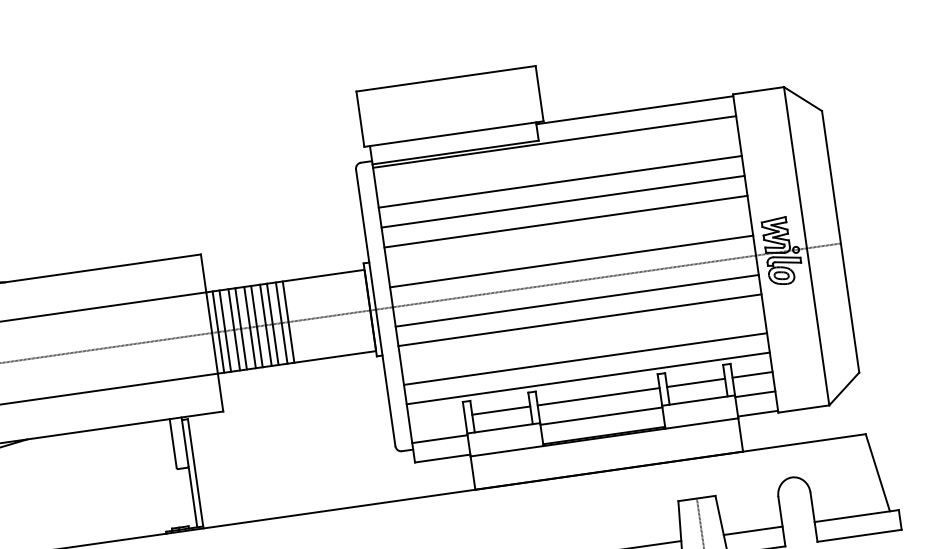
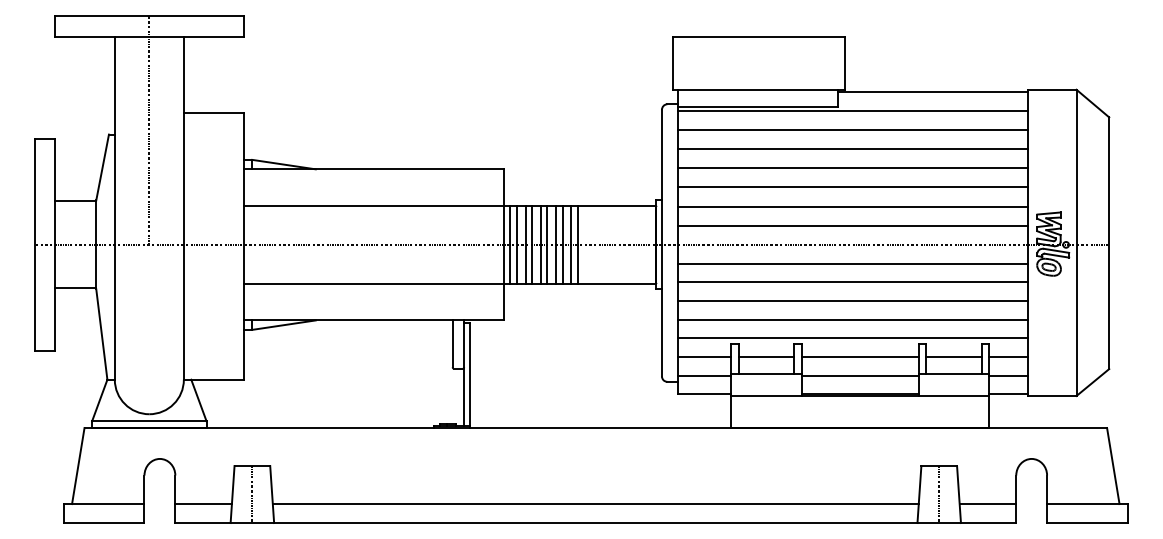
line: (557, 161) -> (852, 129), added
line: (568, 241) -> (852, 206), added
line: (582, 339) -> (852, 300), added
line: (436, 419) -> (704, 356), added

